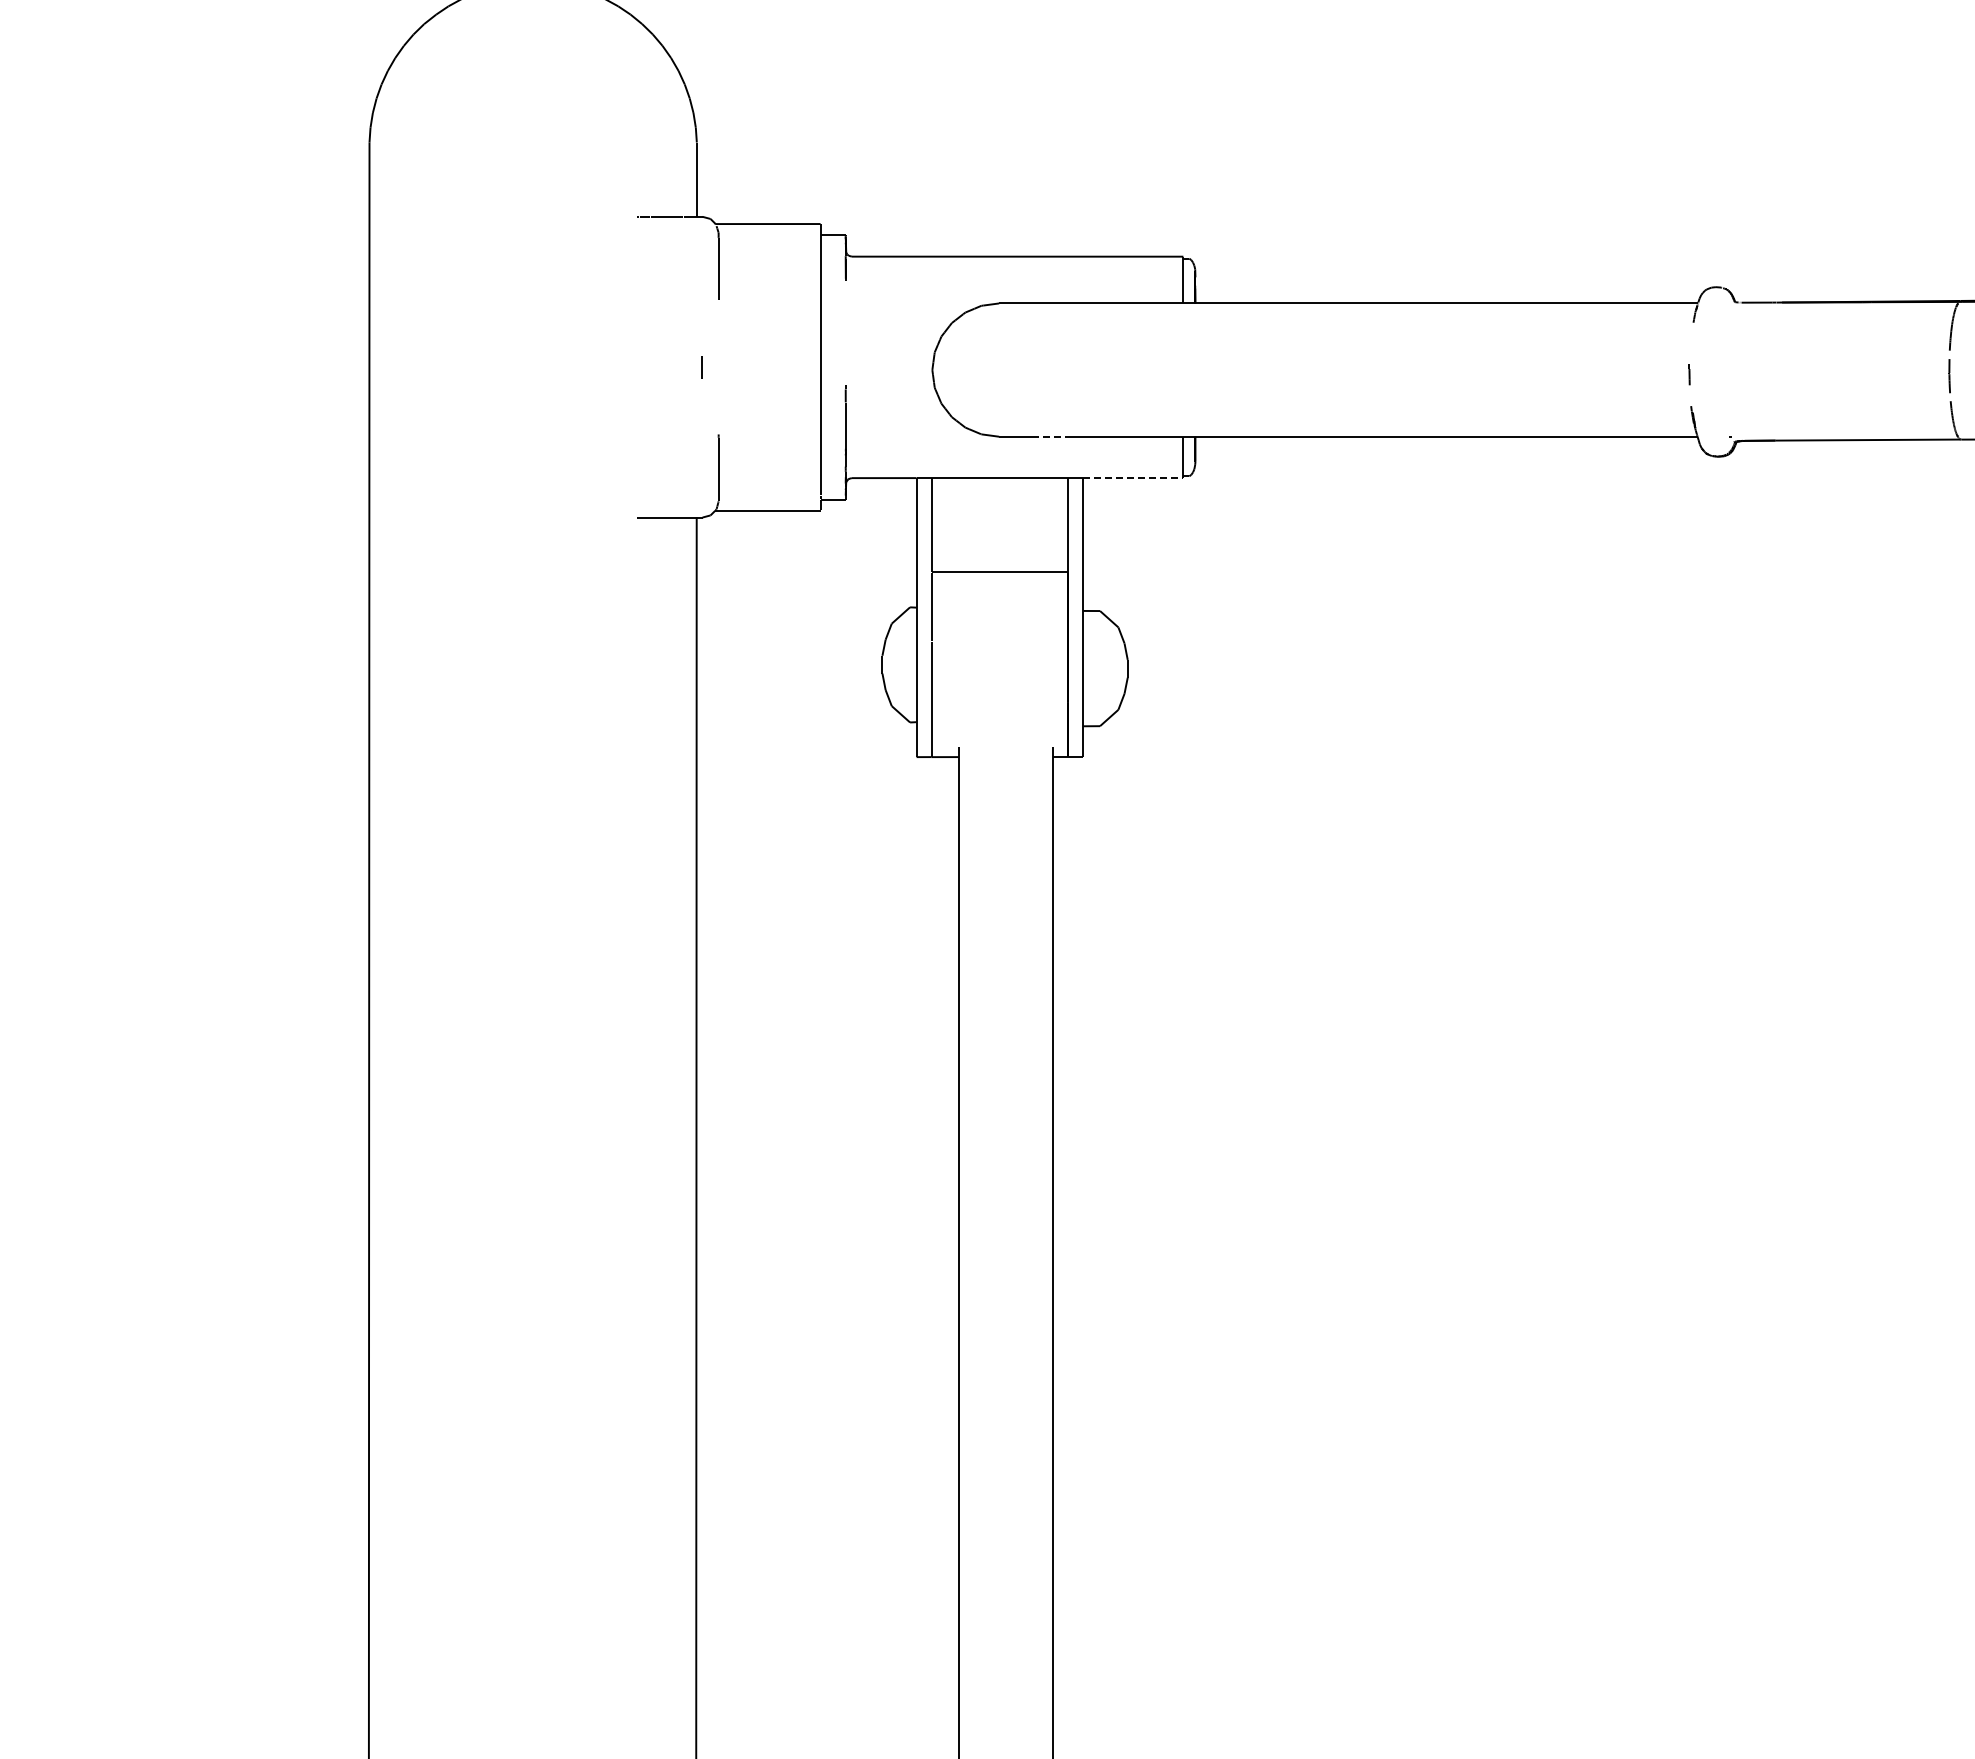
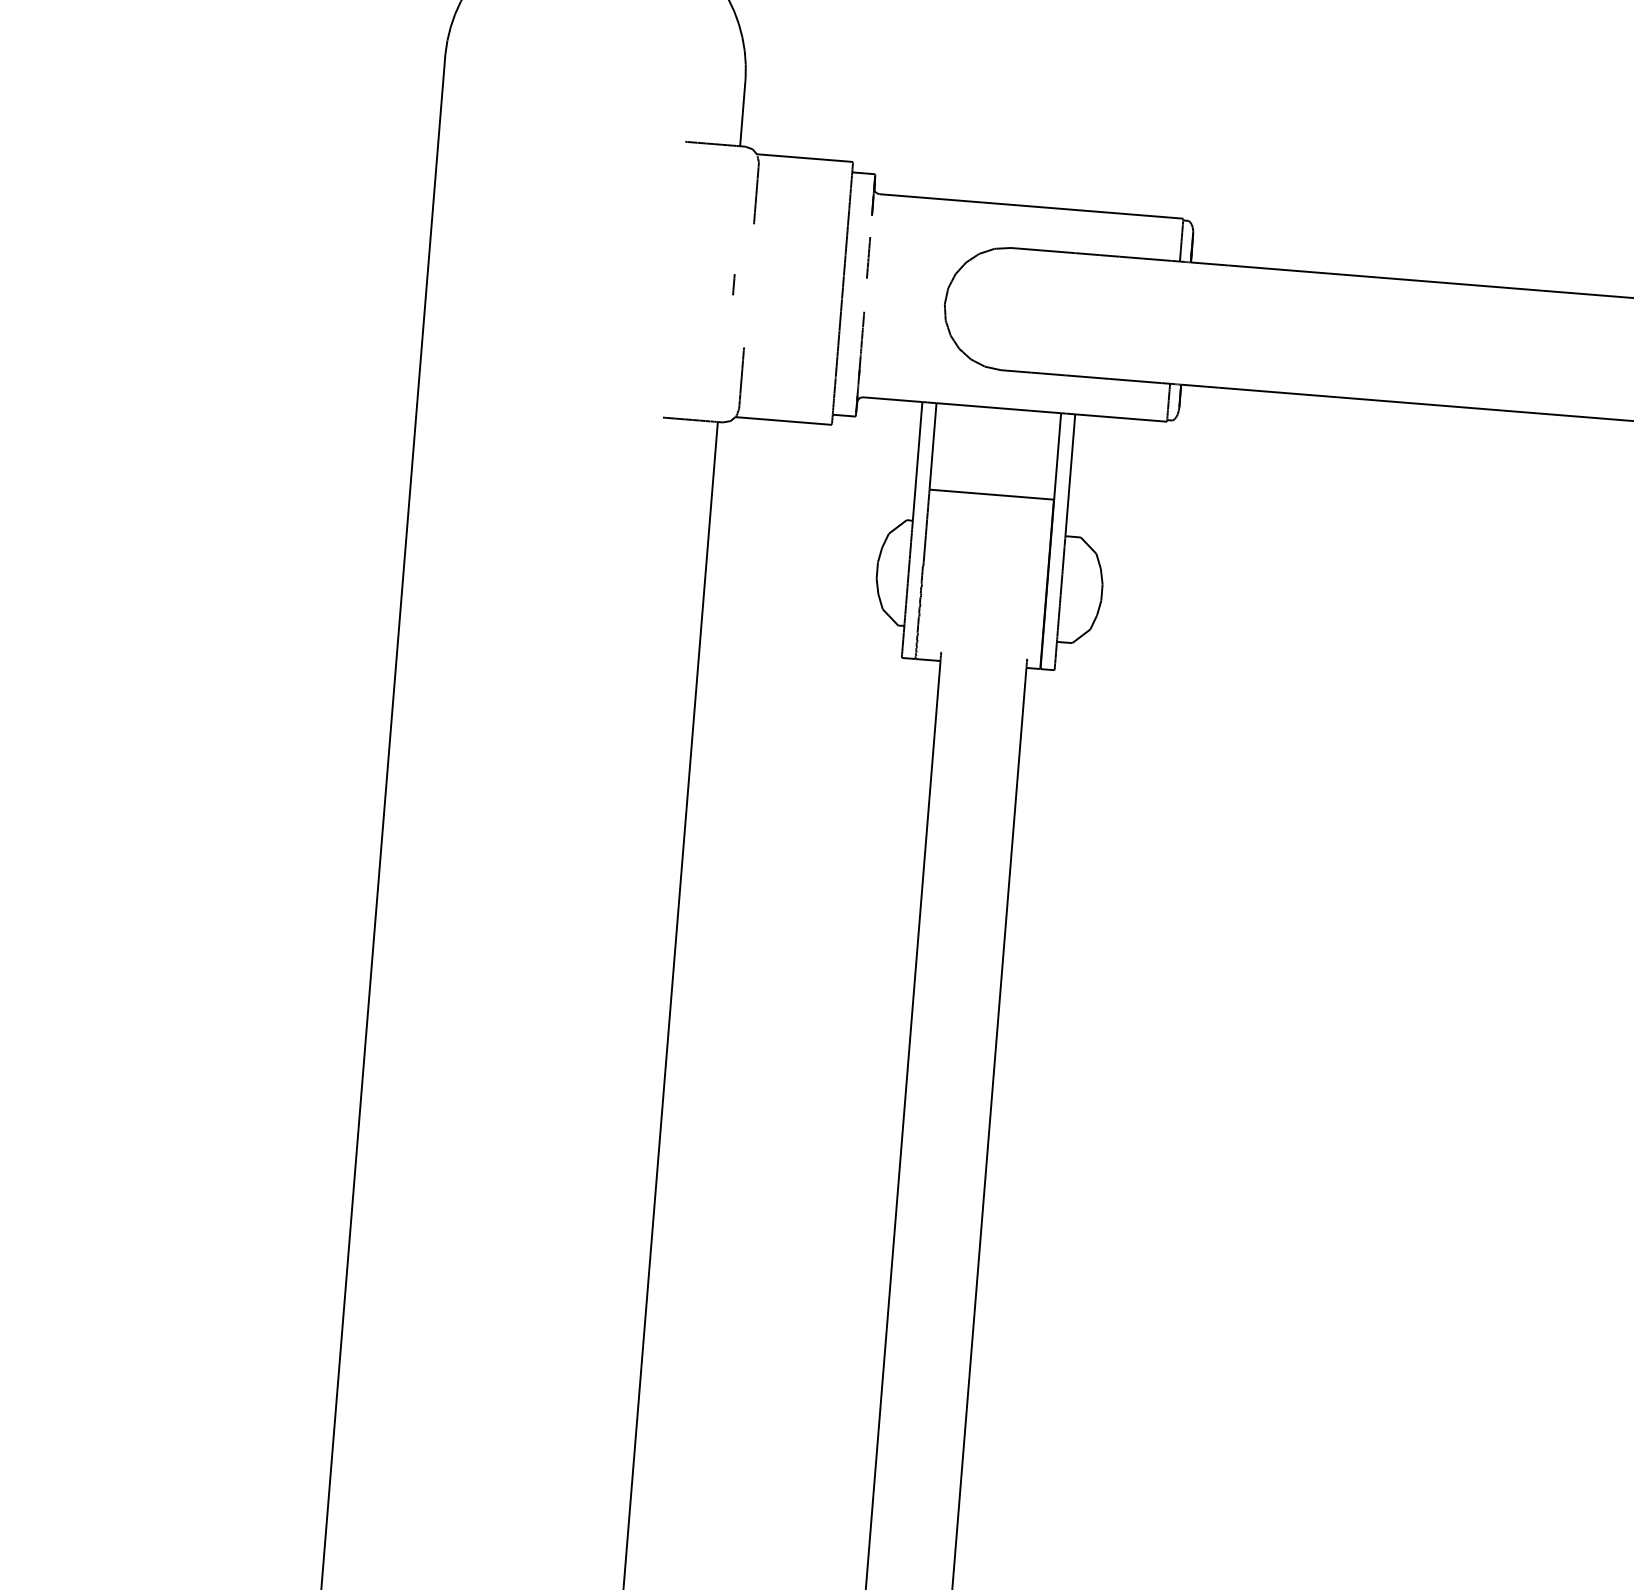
line: (845, 326) -> (868, 257), added
line: (1050, 436) -> (1048, 373), dashed -> solid
line: (1133, 478) -> (1121, 418), dashed -> solid

